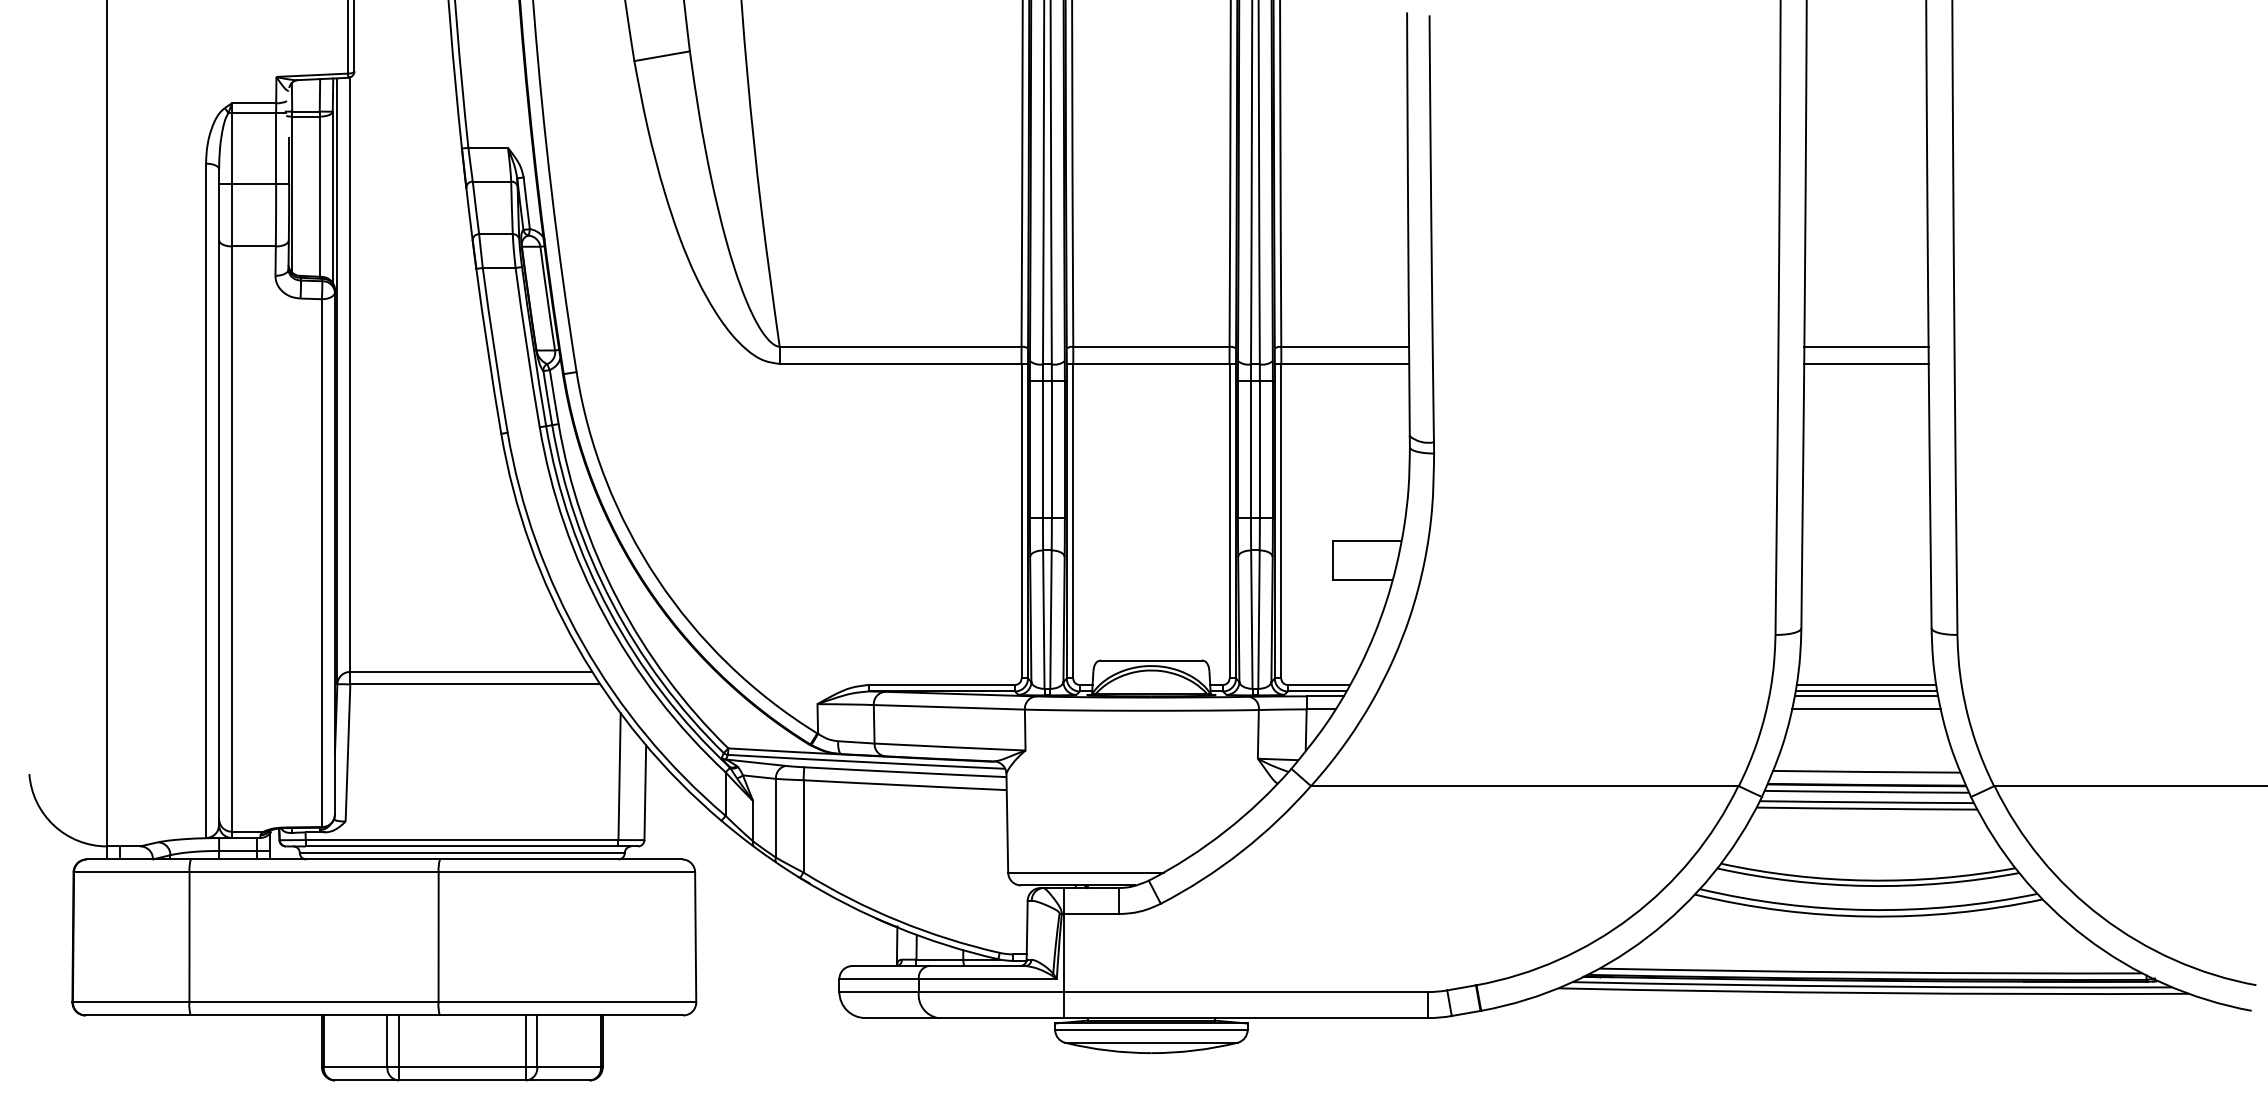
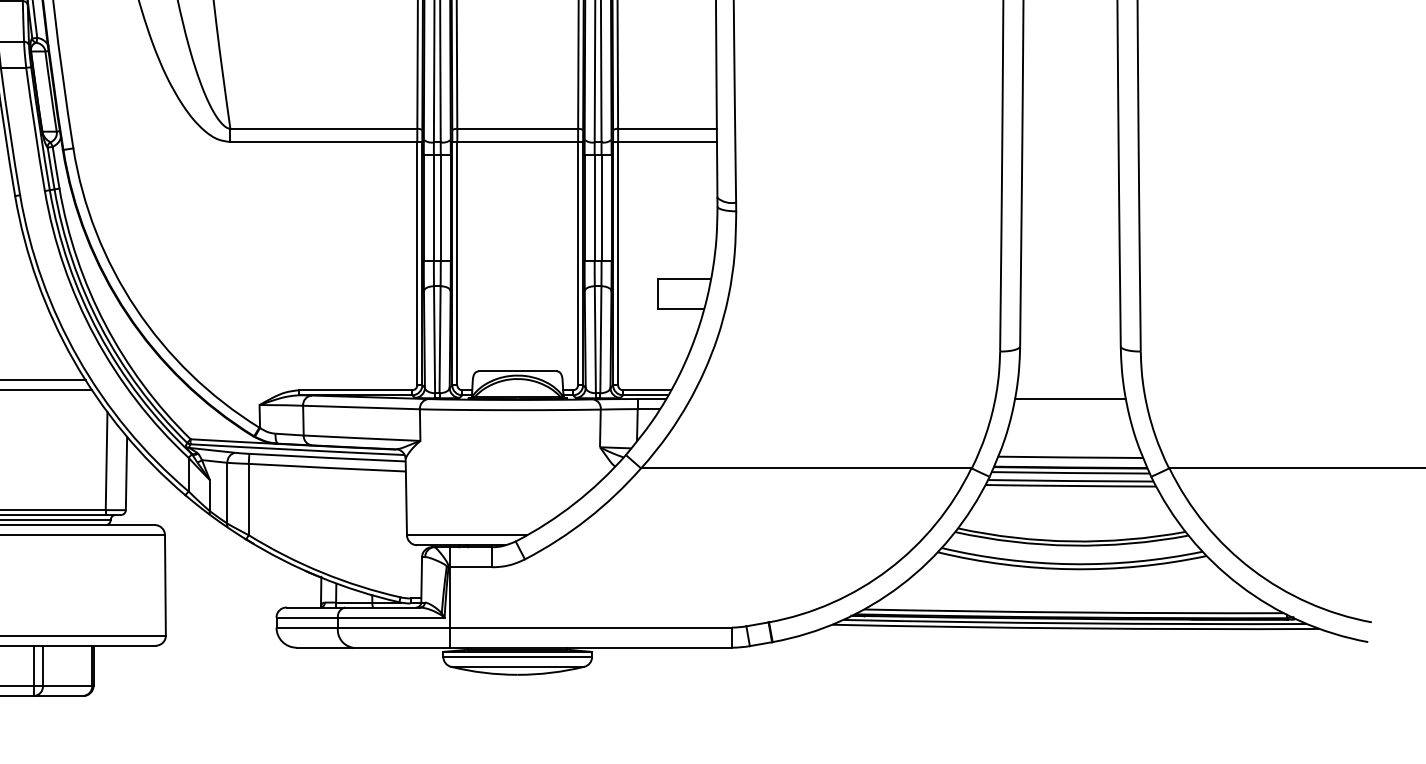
line: (1866, 346) -> (1070, 128), removed
line: (1866, 363) -> (1070, 141), removed
line: (1866, 684) -> (1070, 389), removed
line: (1866, 691) -> (1070, 395), removed
line: (1866, 709) -> (1070, 409), removed

